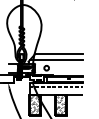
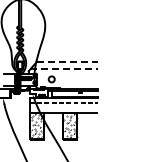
line: (59, 54) -> (67, 61), solid -> dashed
line: (55, 60) -> (63, 69), solid -> dashed

